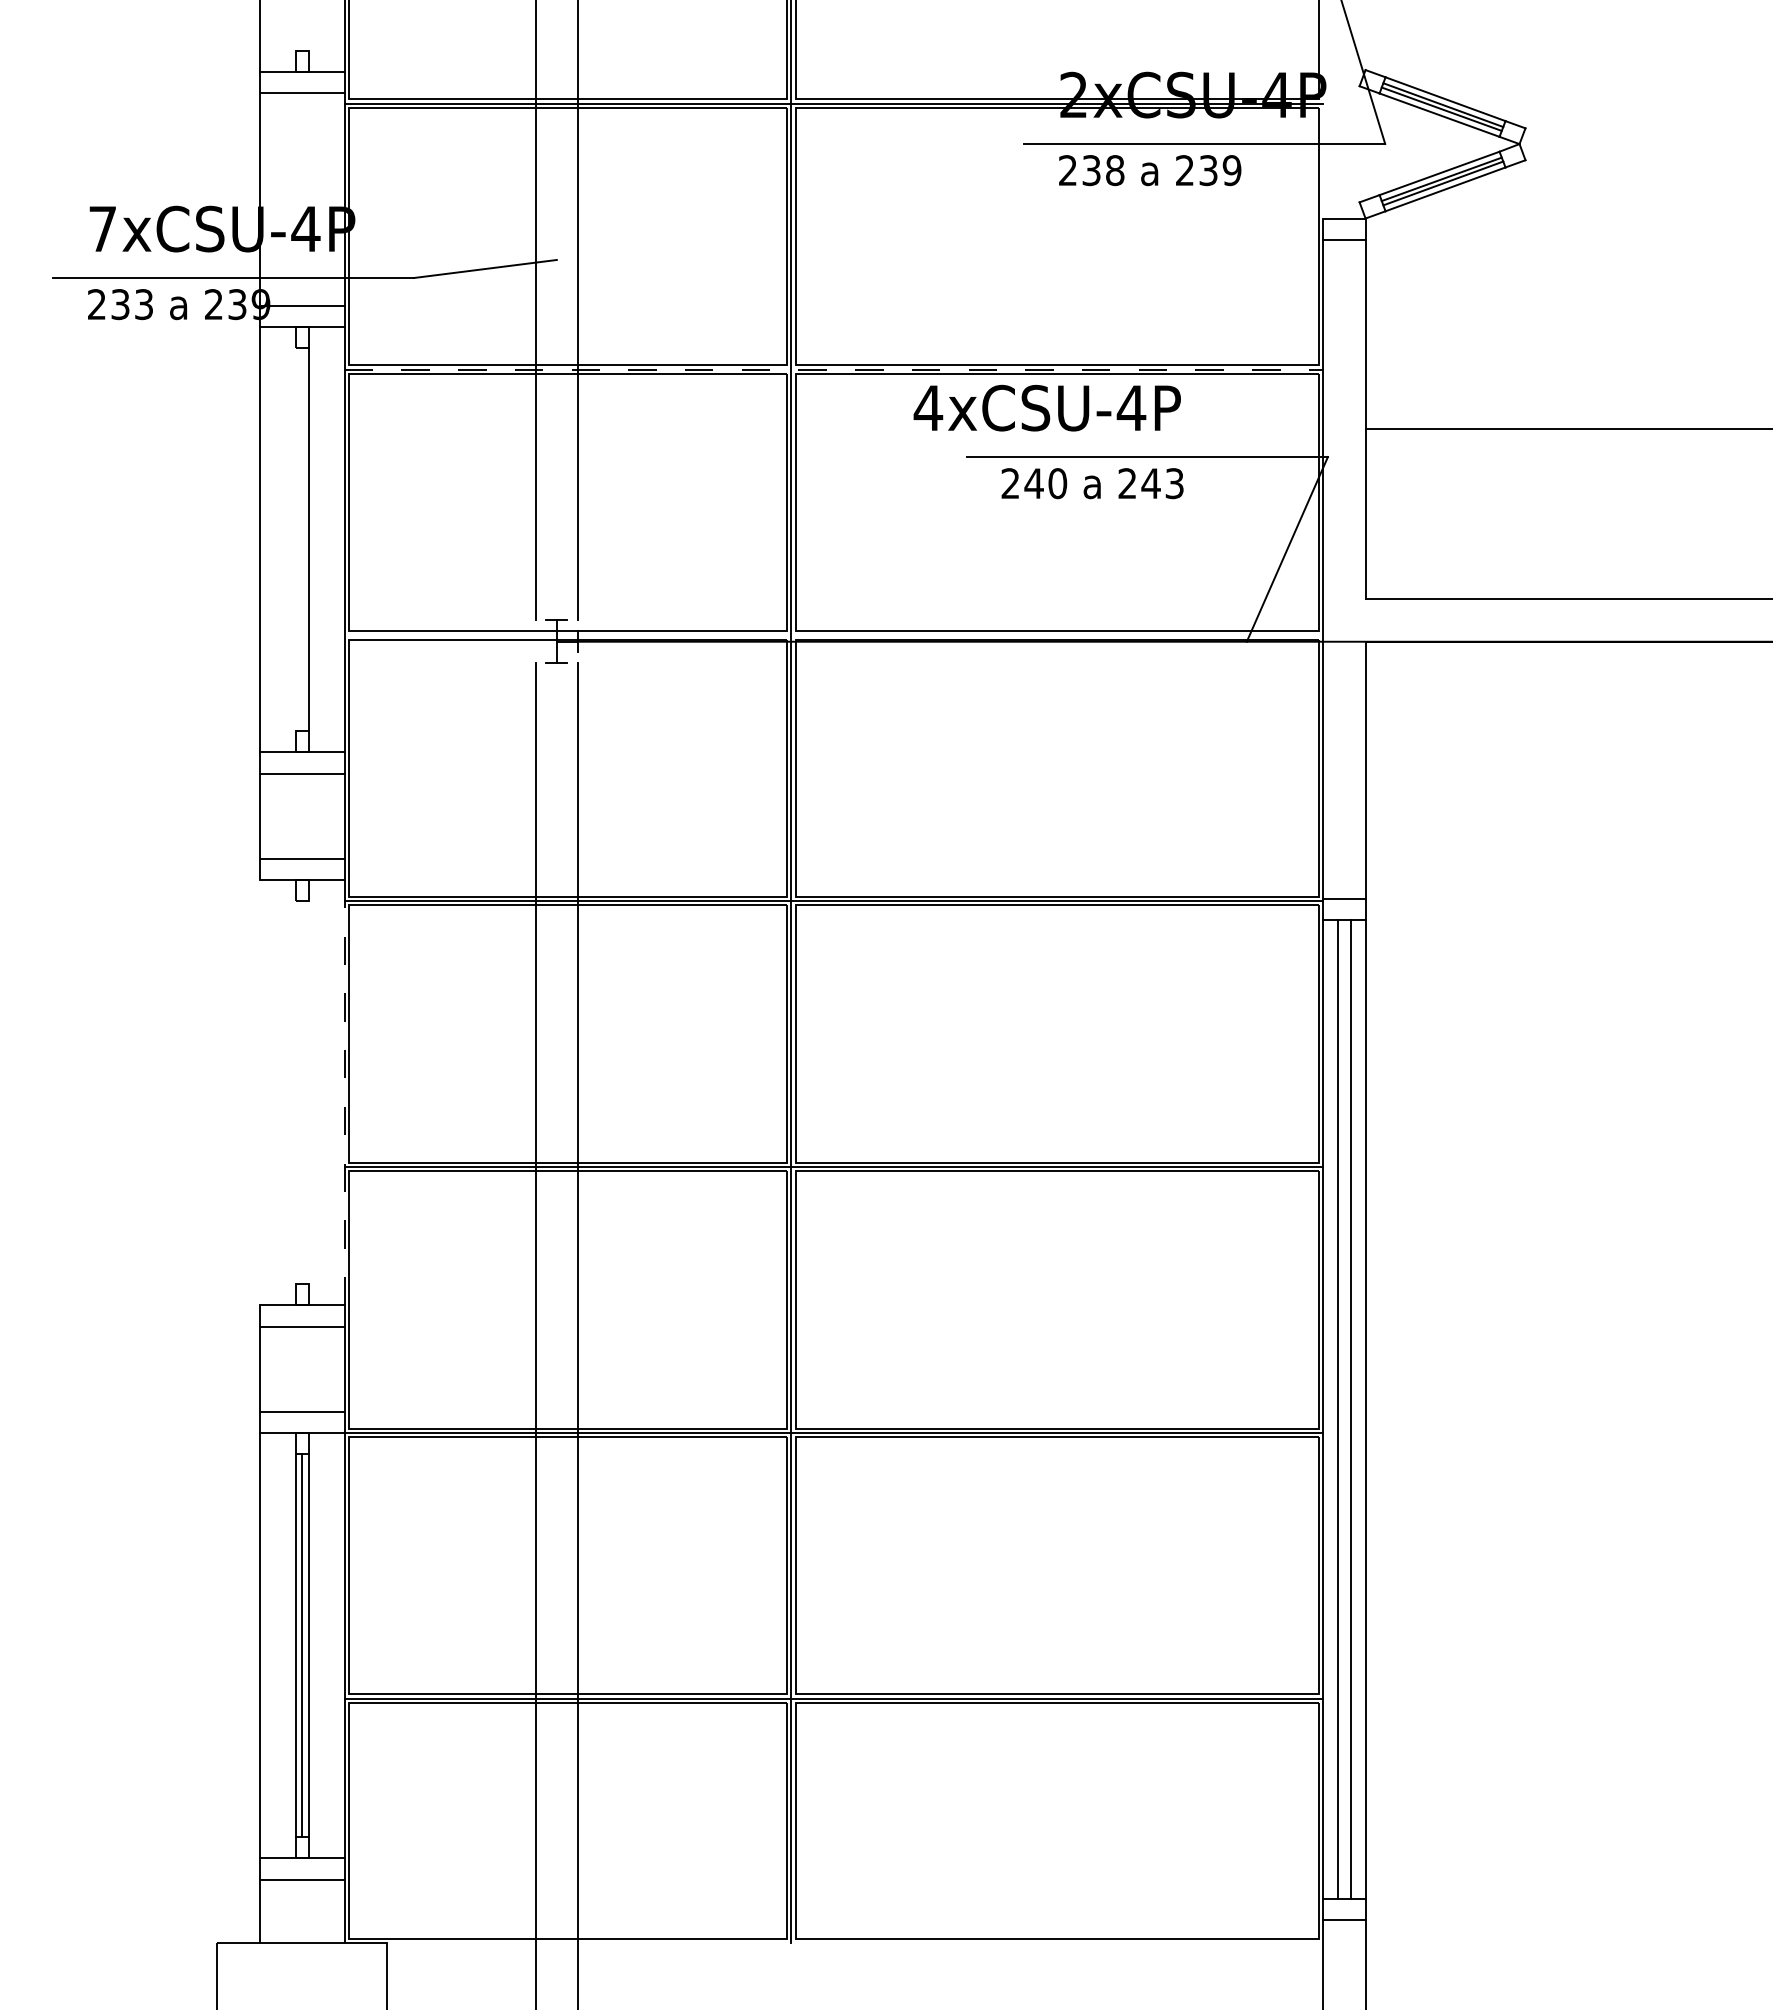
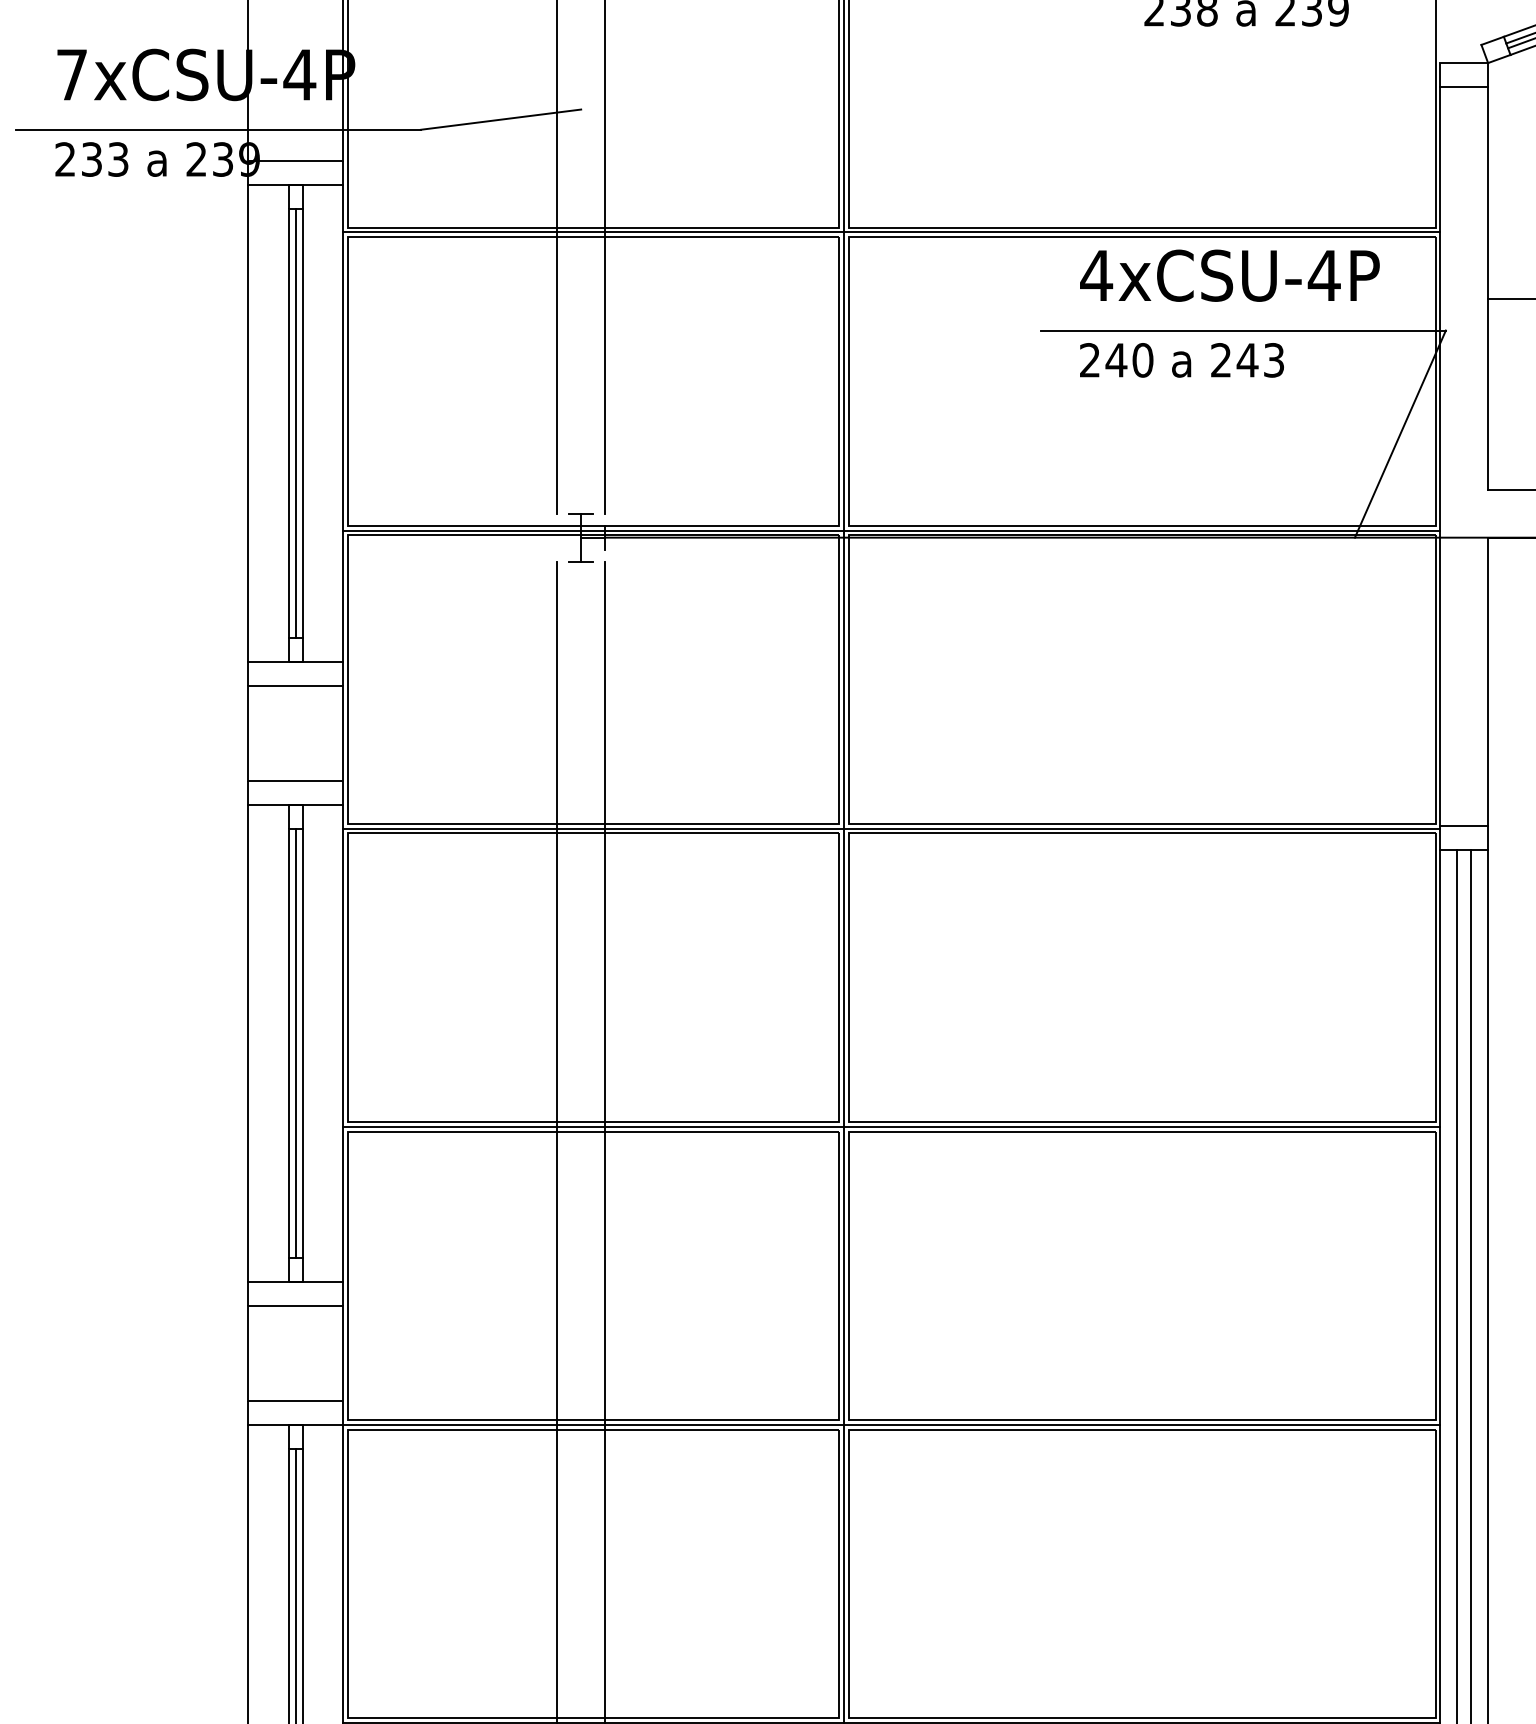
line: (834, 369) -> (892, 232), dashed -> solid
text: (1046, 407) -> (1228, 274), moved
line: (295, 539) -> (288, 423), added
line: (302, 539) -> (295, 423), added
line: (833, 635) -> (891, 530), added
line: (259, 1092) -> (247, 1043), added
line: (295, 1092) -> (288, 1043), added
line: (302, 1092) -> (295, 1043), added
line: (308, 1092) -> (302, 1043), added
line: (344, 1092) -> (343, 1043), dashed -> solid

